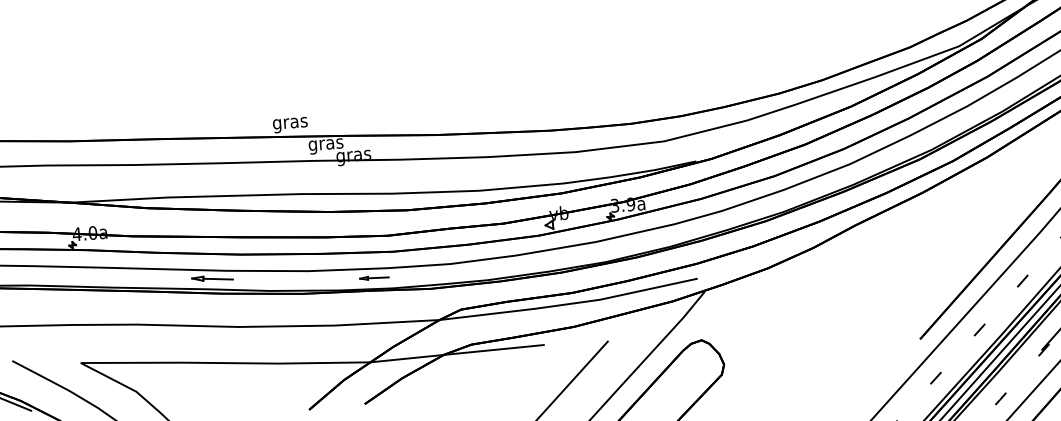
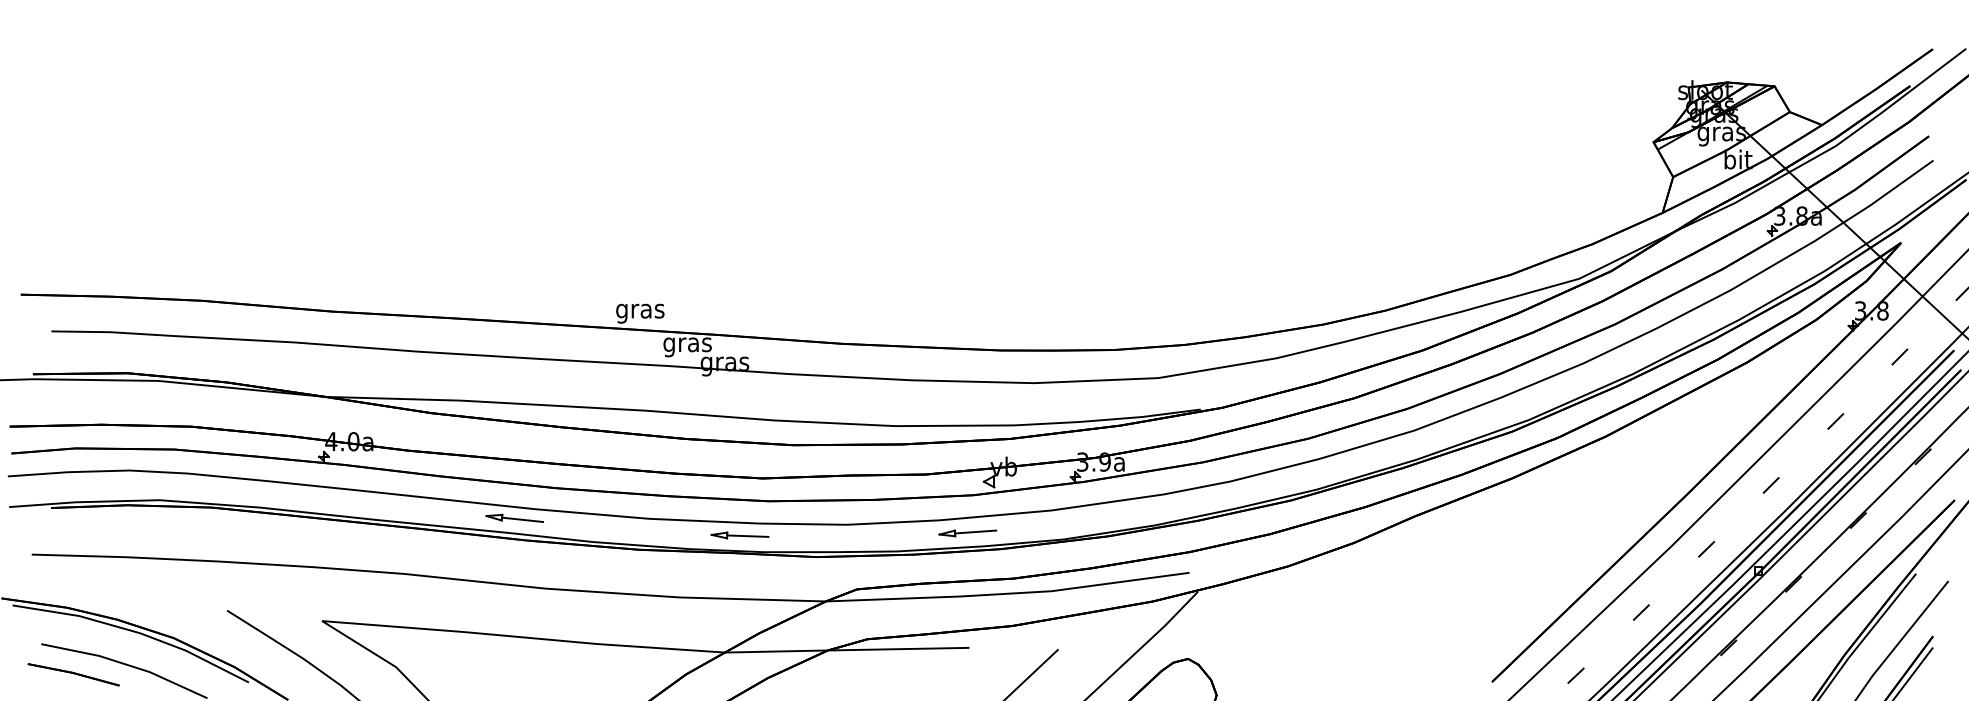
part: (536, 263) -> (967, 533), added
part: (374, 277) -> (739, 535), size x1.43

